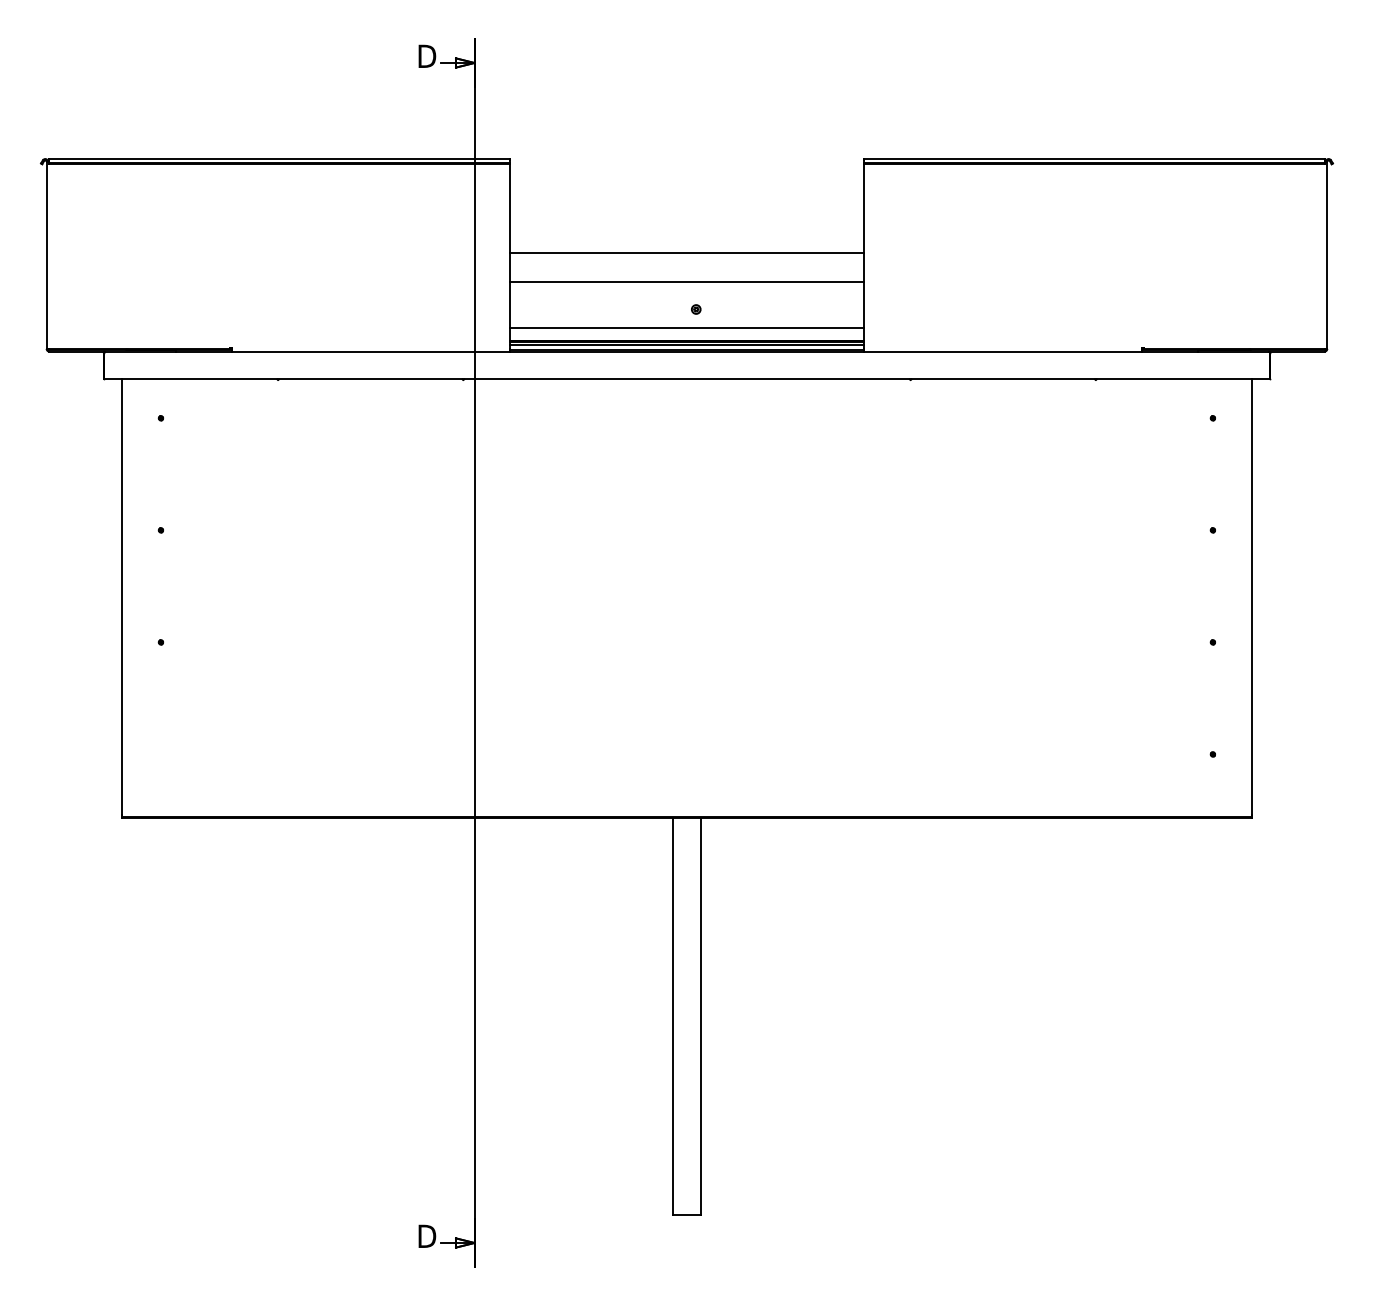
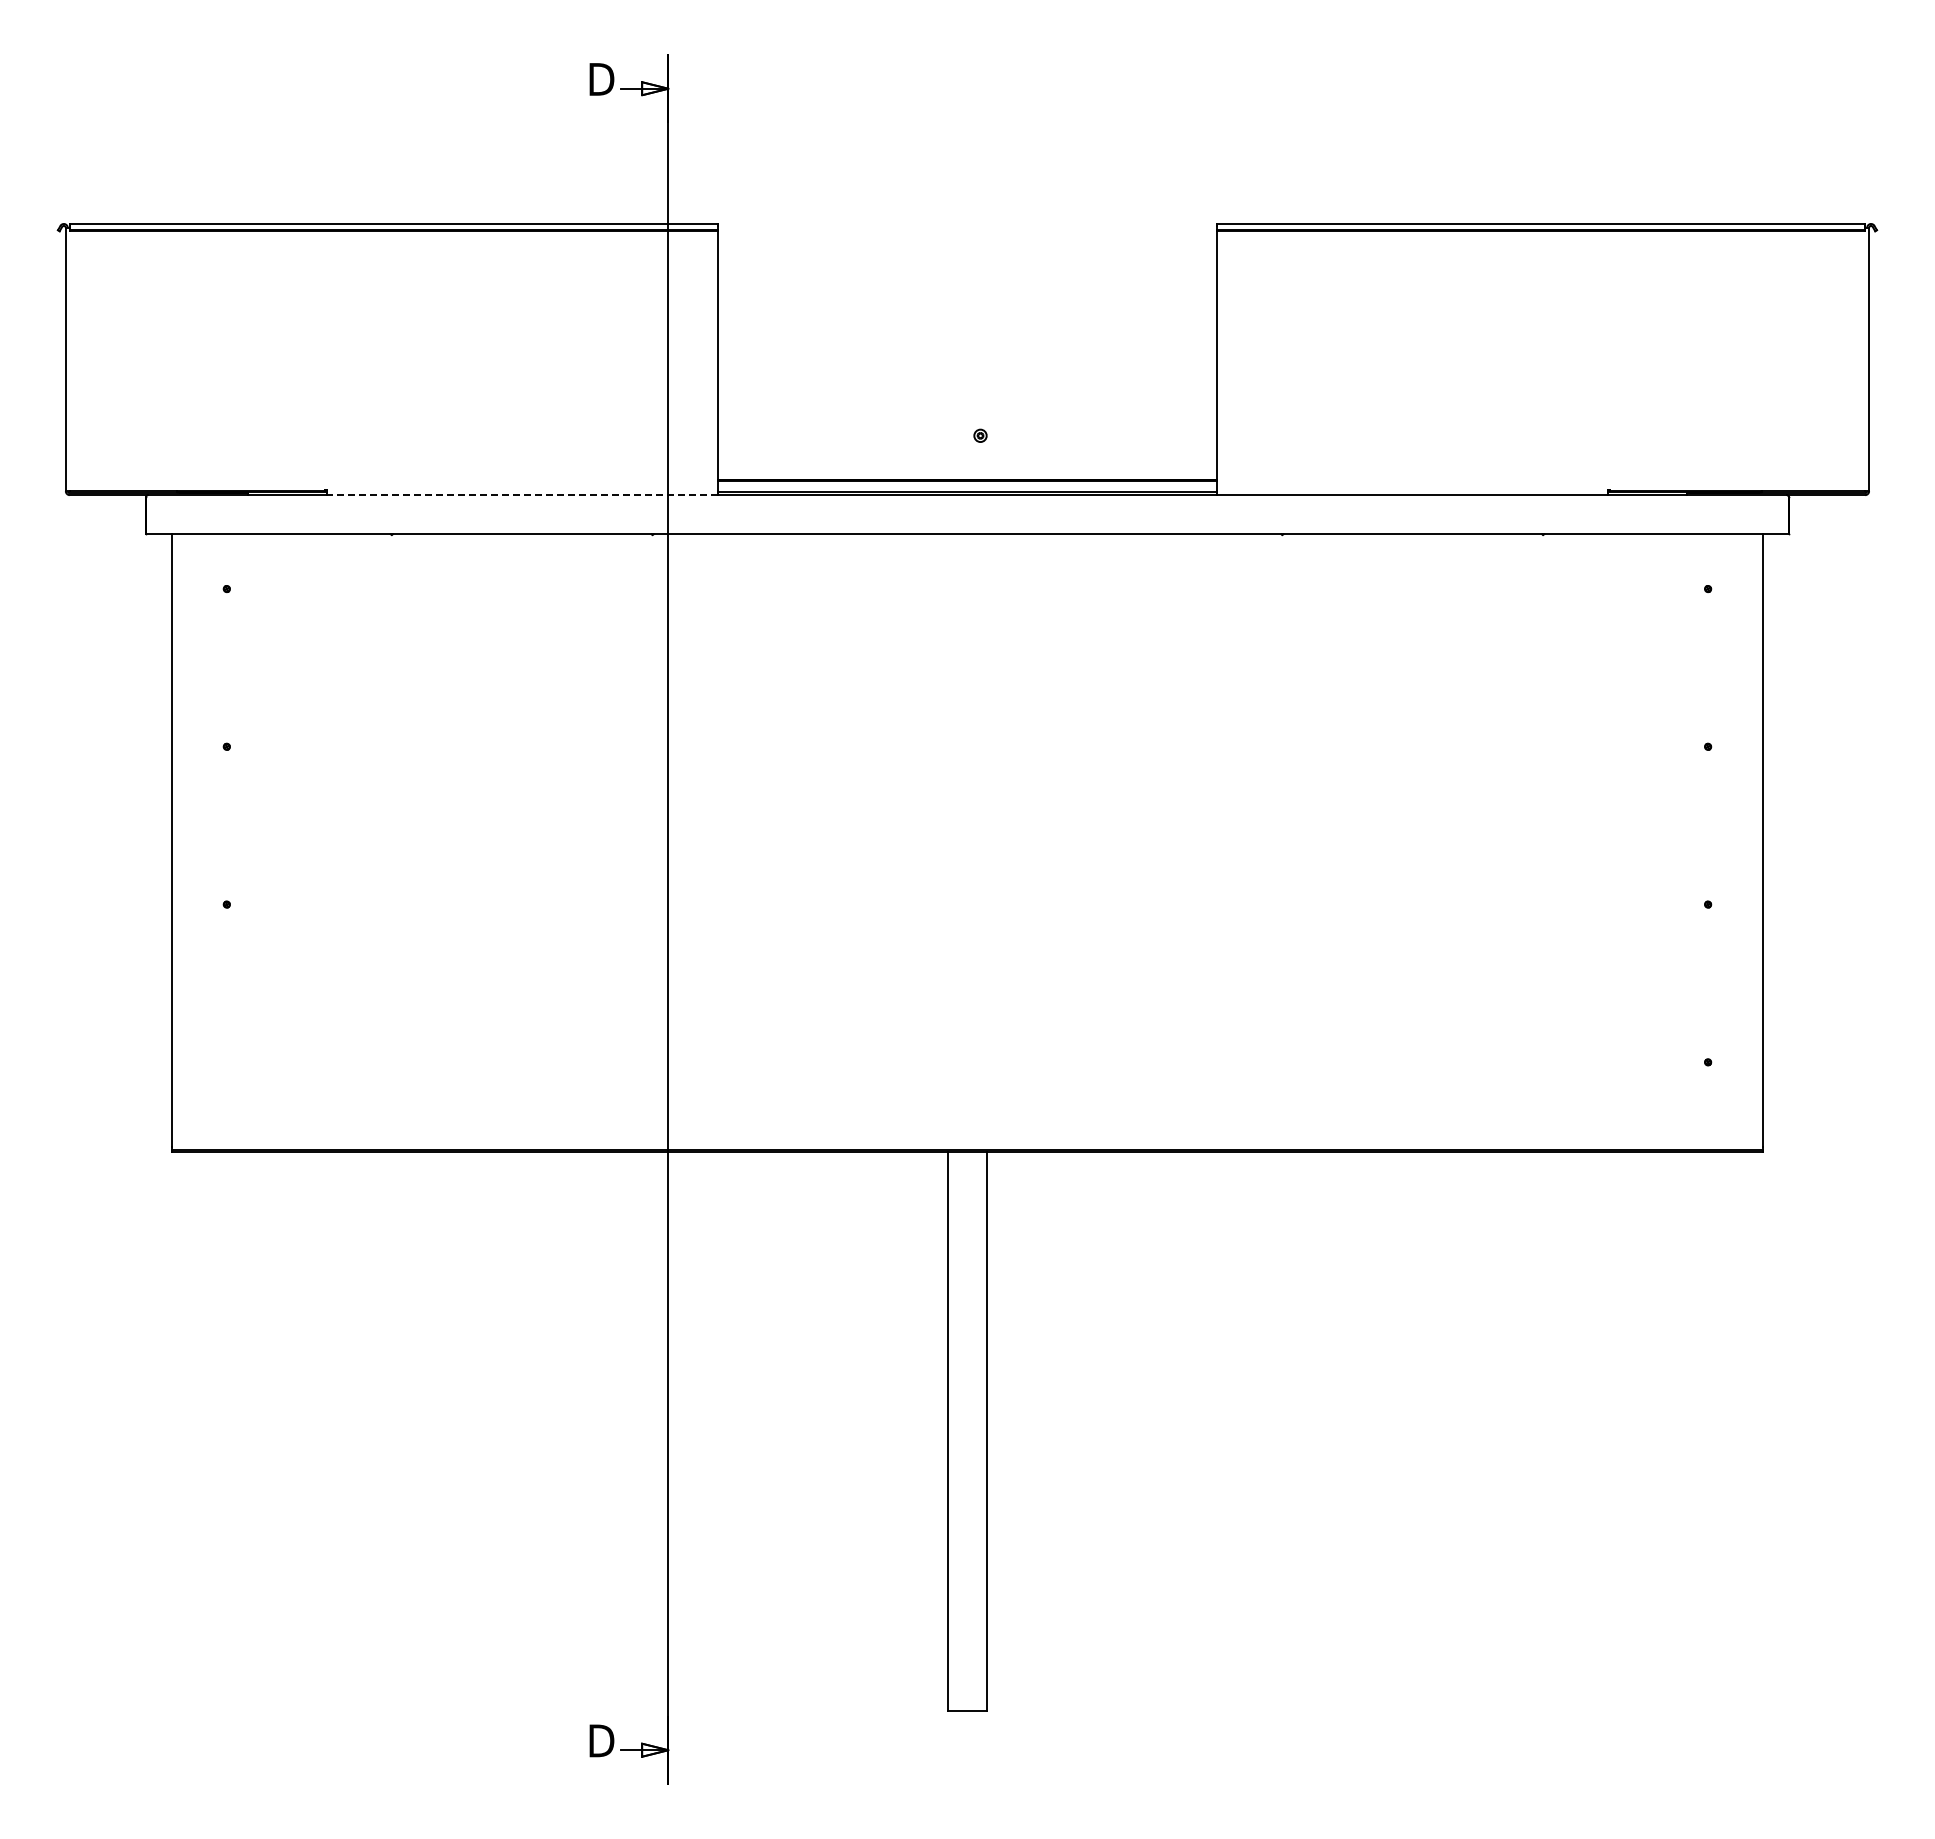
line: (687, 252) -> (967, 355), removed
line: (687, 281) -> (967, 396), removed
line: (687, 327) -> (967, 461), removed
line: (687, 345) -> (967, 486), removed
line: (370, 351) -> (522, 495), solid -> dashed

